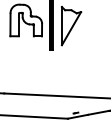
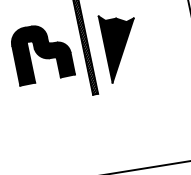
fill: (26, 20) -> (42, 52), added
fill: (71, 25) -> (121, 45), added

